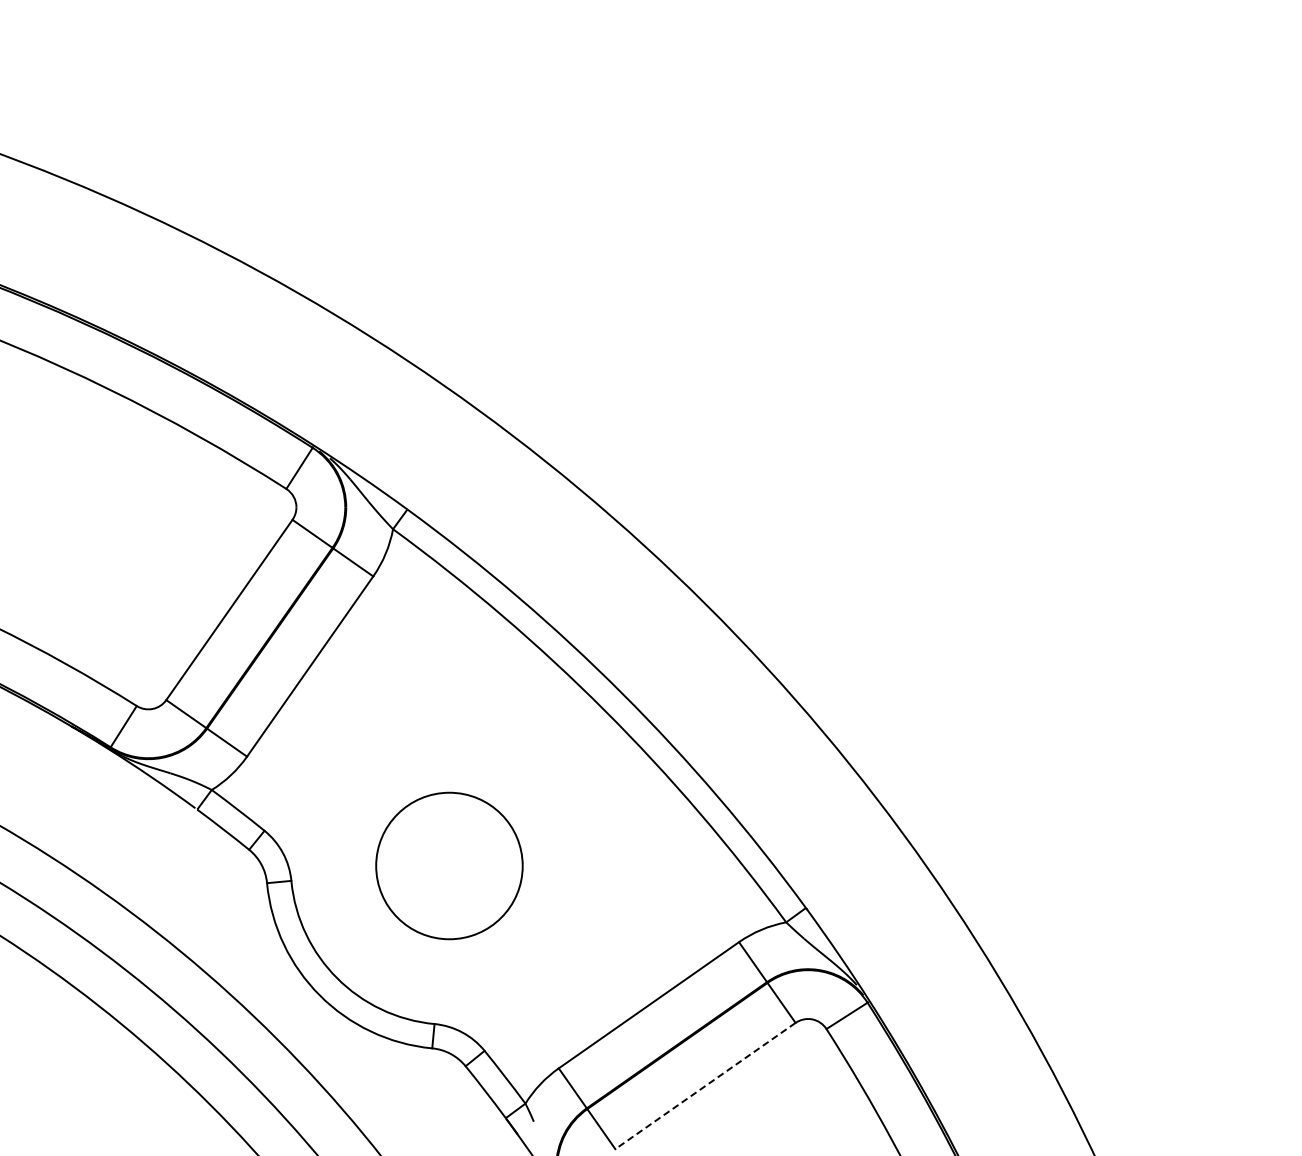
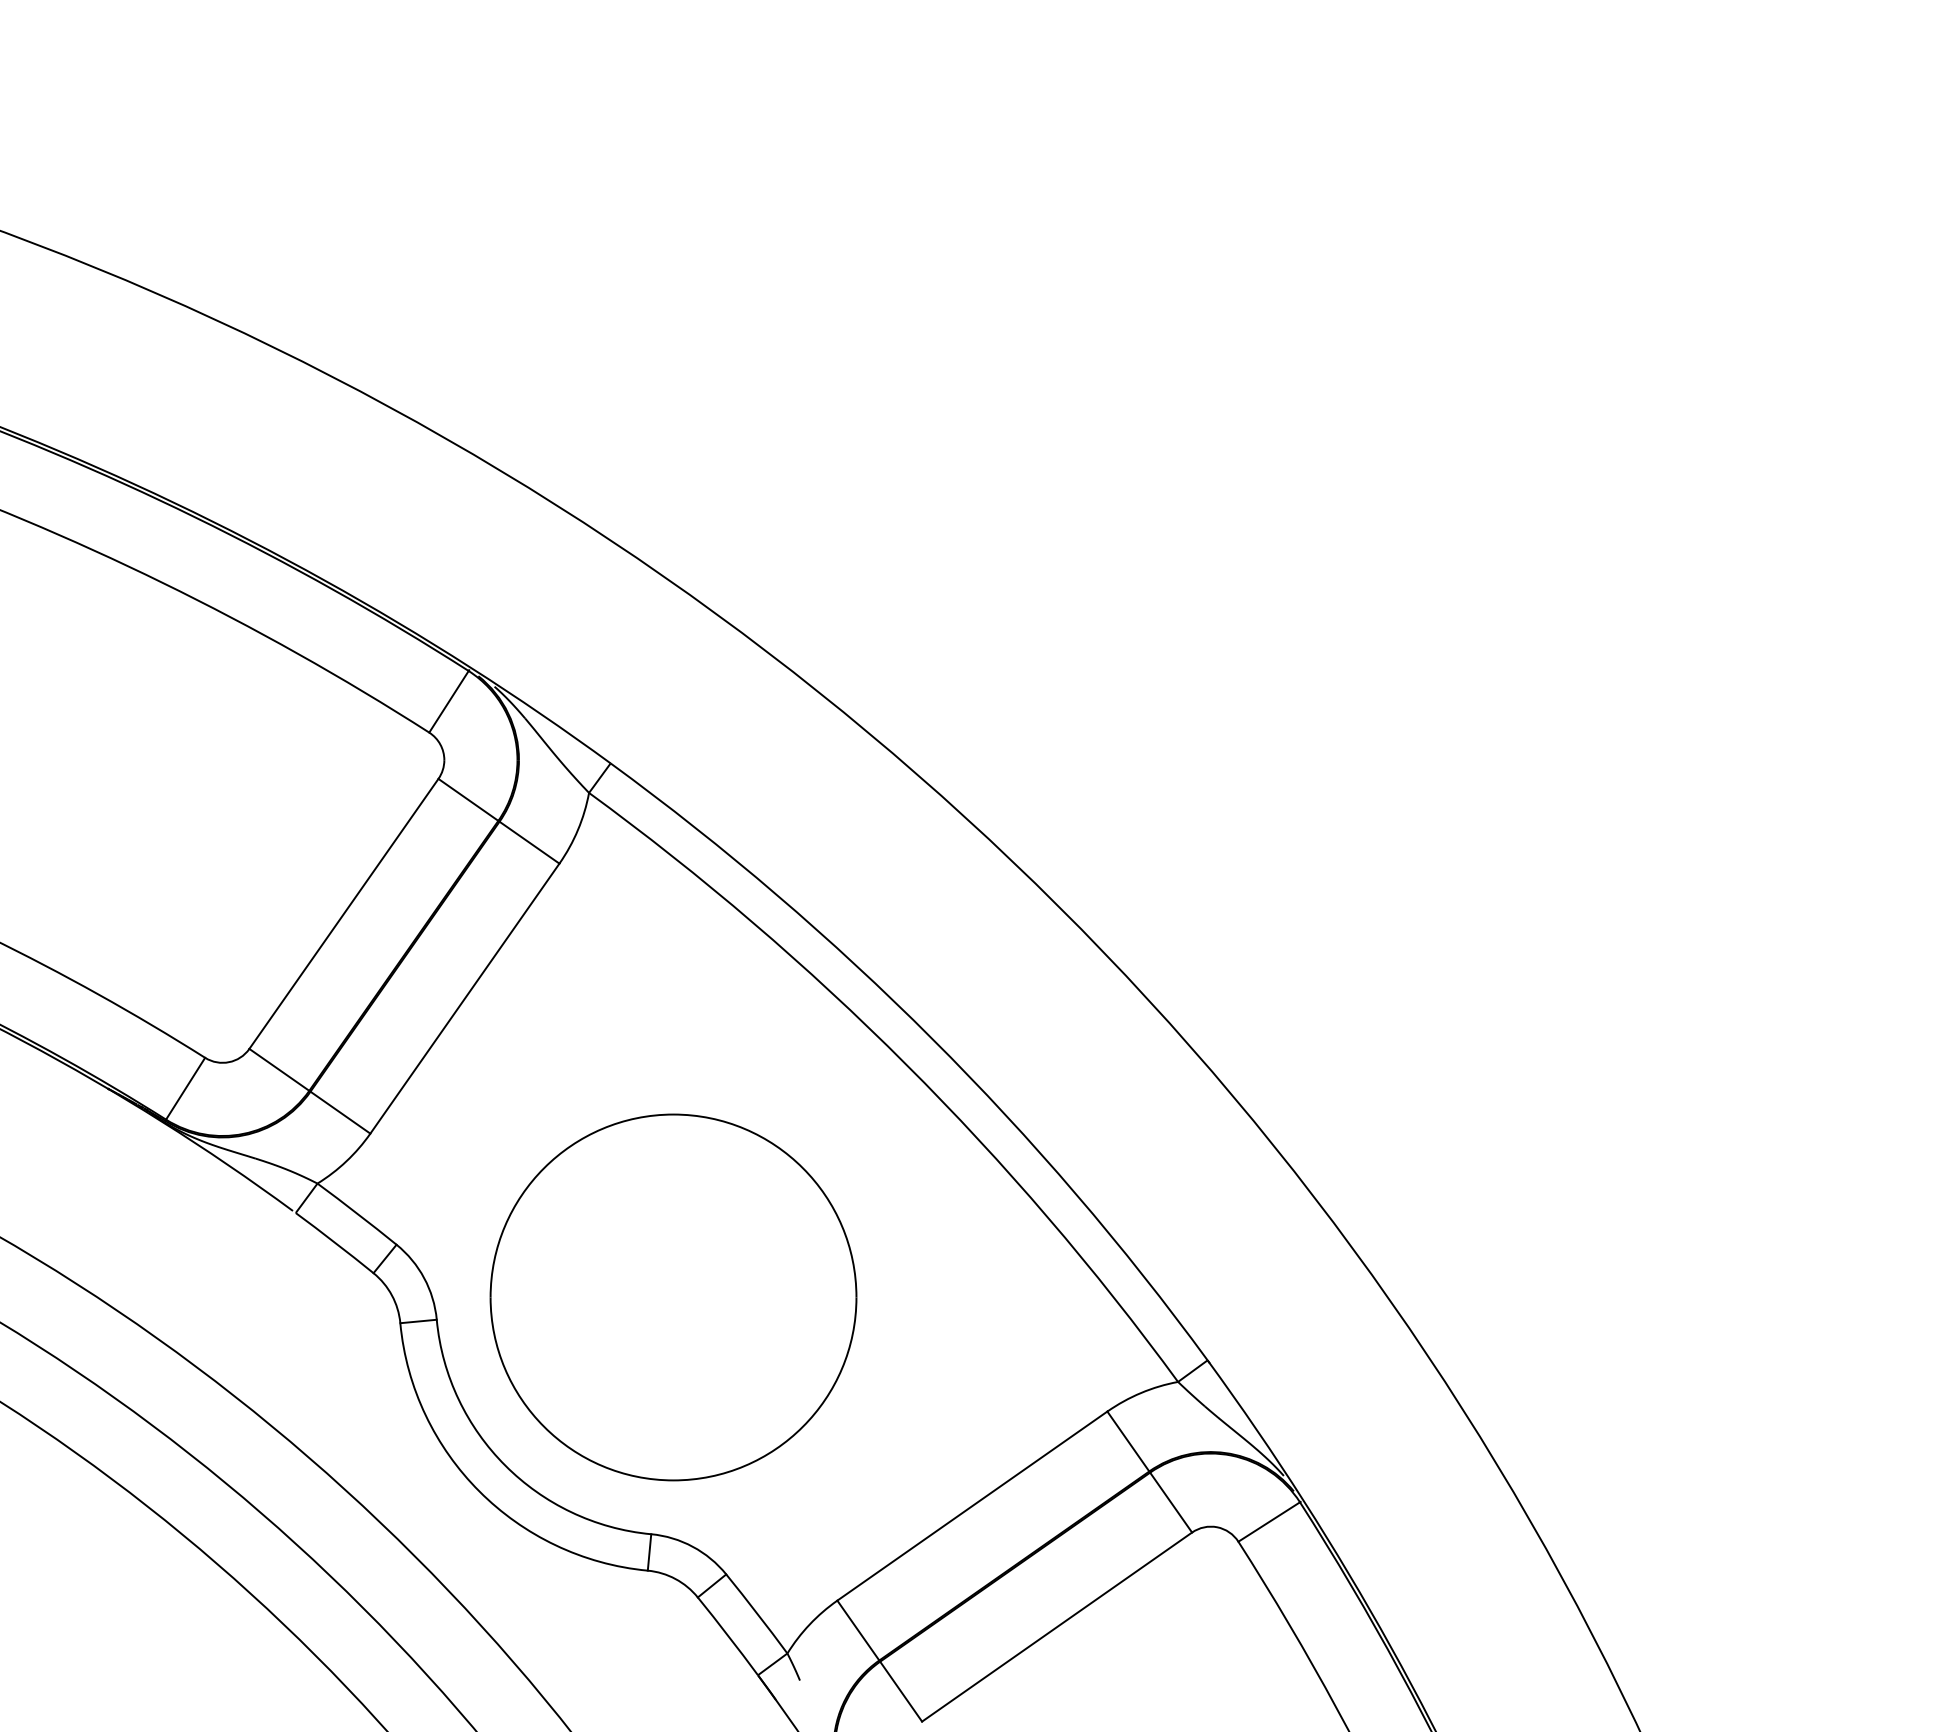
part: (449, 865) -> (673, 1296), size x1.67
line: (705, 1086) -> (1057, 1627), dashed -> solid

